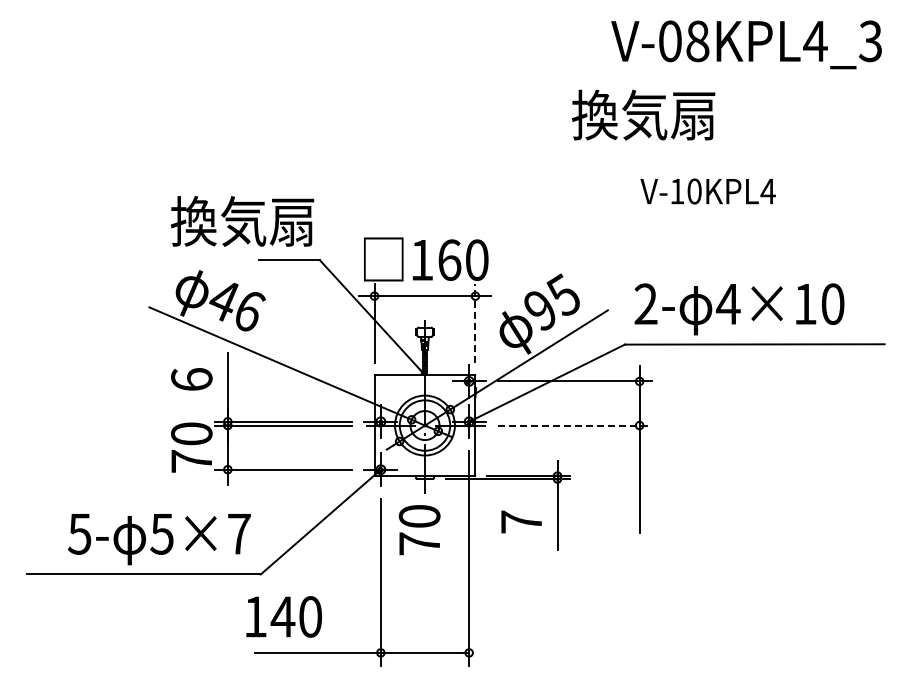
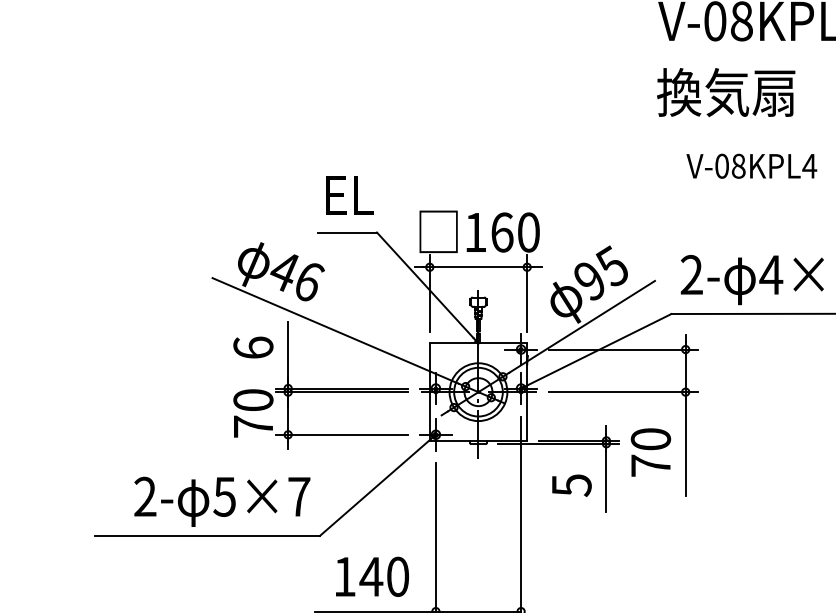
text: (643, 114) -> (726, 91), moved
text: (685, 191) -> (729, 166), V-10KPL4 -> V-08KPL4
text: (242, 221) -> (302, 195), 換気扇 -> EL
line: (475, 323) -> (527, 293), dashed -> solid
line: (575, 425) -> (623, 392), dashed -> solid
text: (521, 522) -> (571, 485), 7 -> 5
text: (419, 530) -> (650, 452), moved
text: (79, 533) -> (145, 496), 5- -> 2-
text: (283, 616) -> (371, 576), moved

